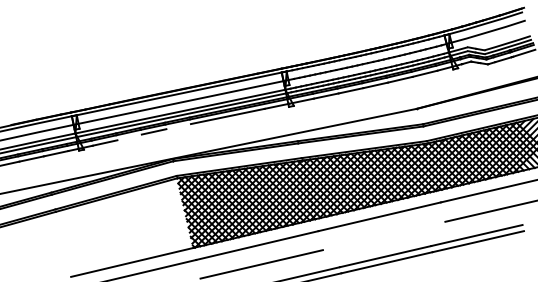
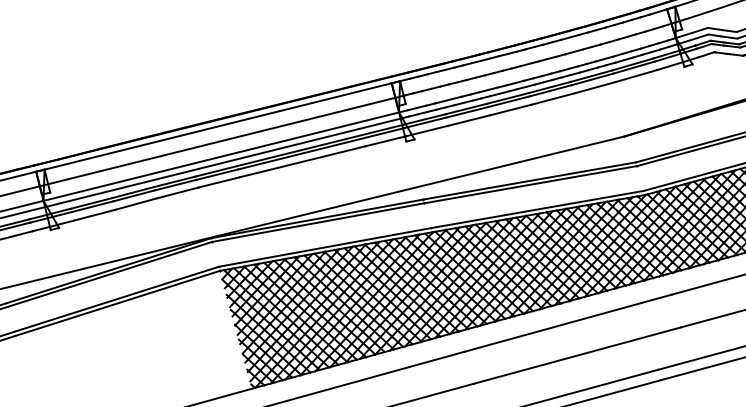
line: (178, 126) -> (218, 182), added
line: (129, 137) -> (135, 204), added
line: (383, 235) -> (576, 354), added

